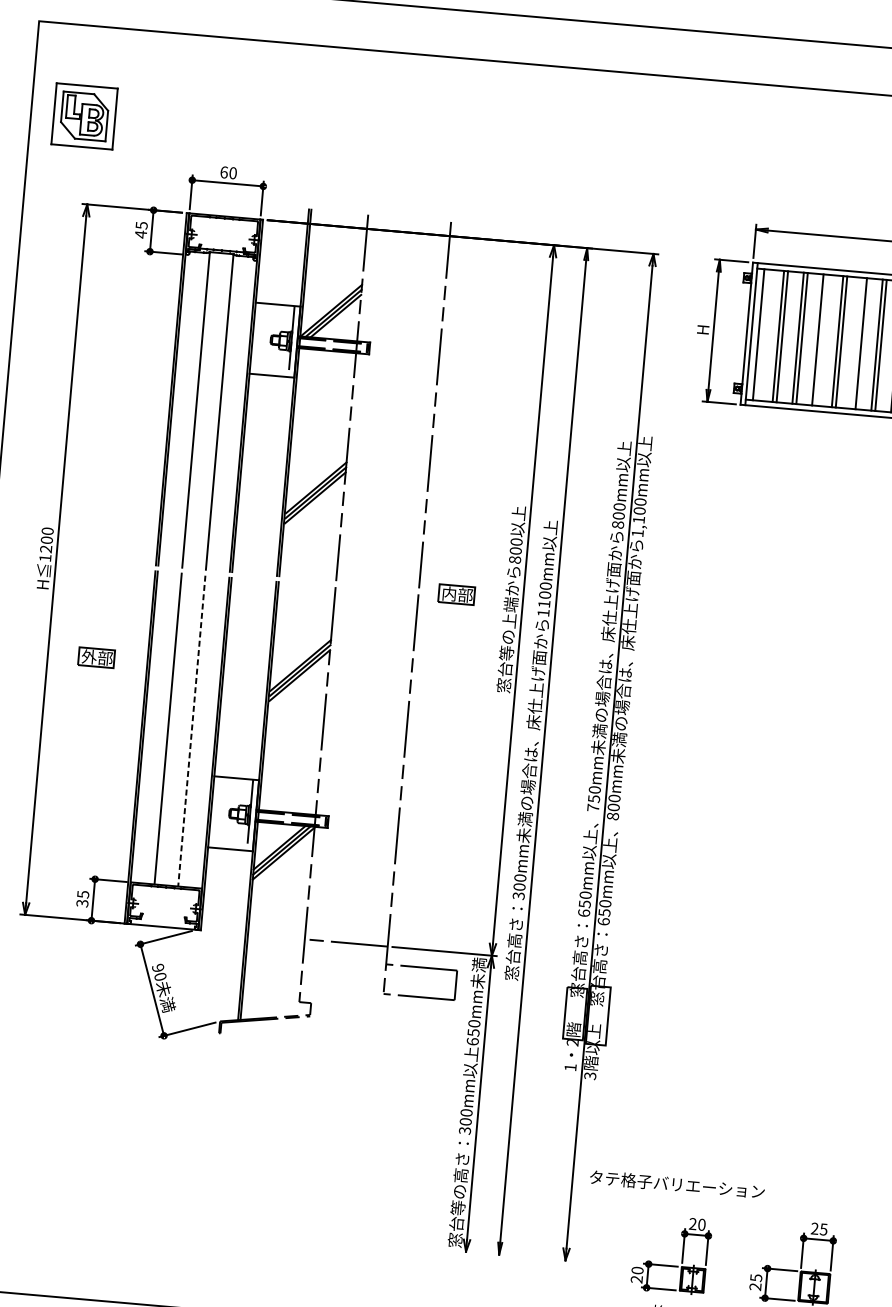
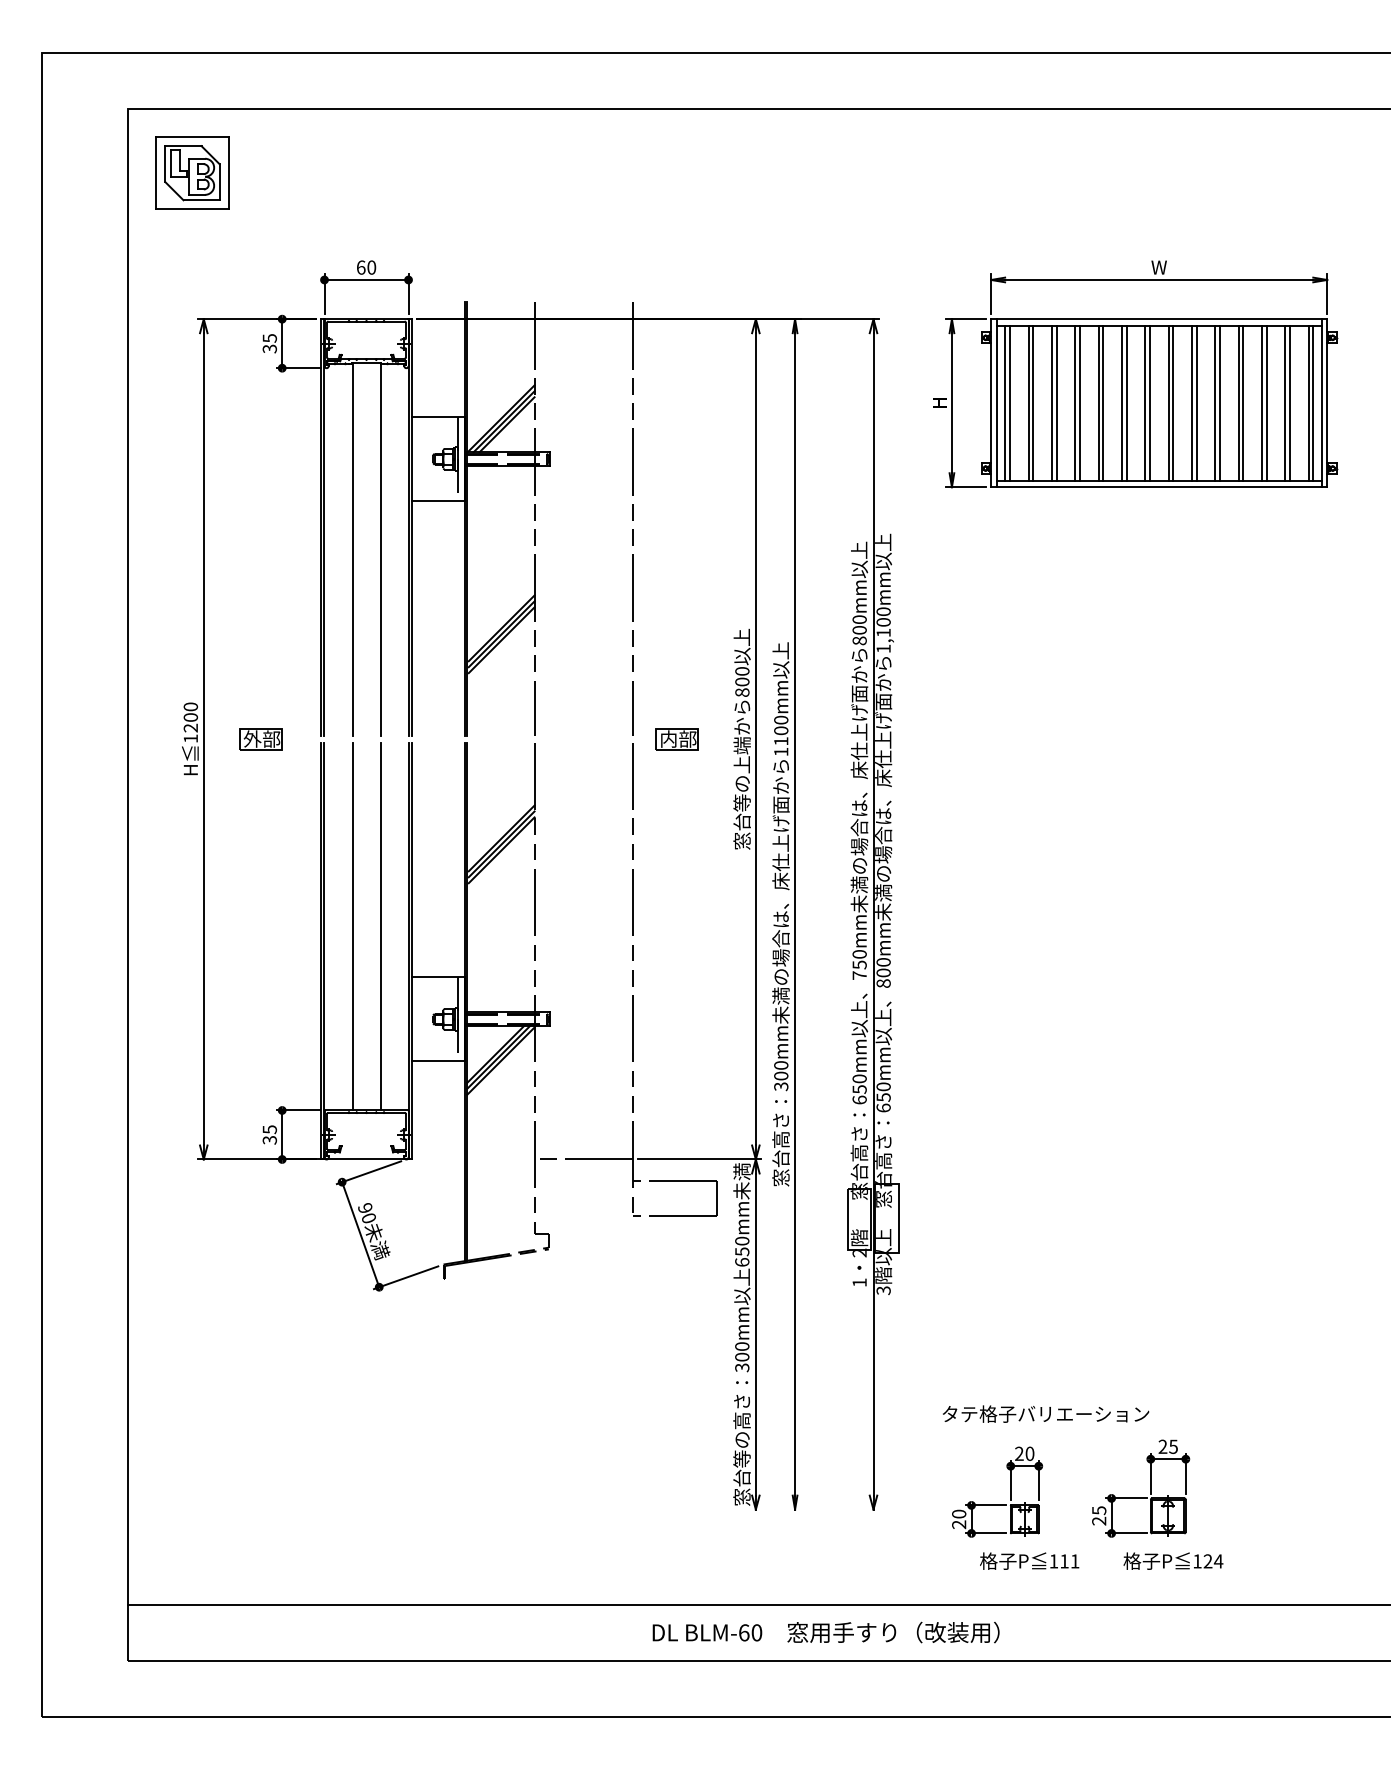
part: (84, 115) -> (192, 172), moved
text: (140, 234) -> (269, 348), 45 -> 35
line: (762, 334) -> (1009, 402), added
line: (821, 339) -> (1079, 402), added
line: (857, 342) -> (1121, 402), added
part: (95, 657) -> (260, 739), moved
line: (191, 730) -> (380, 926), dashed -> solid
text: (677, 1184) -> (1046, 1413), moved

